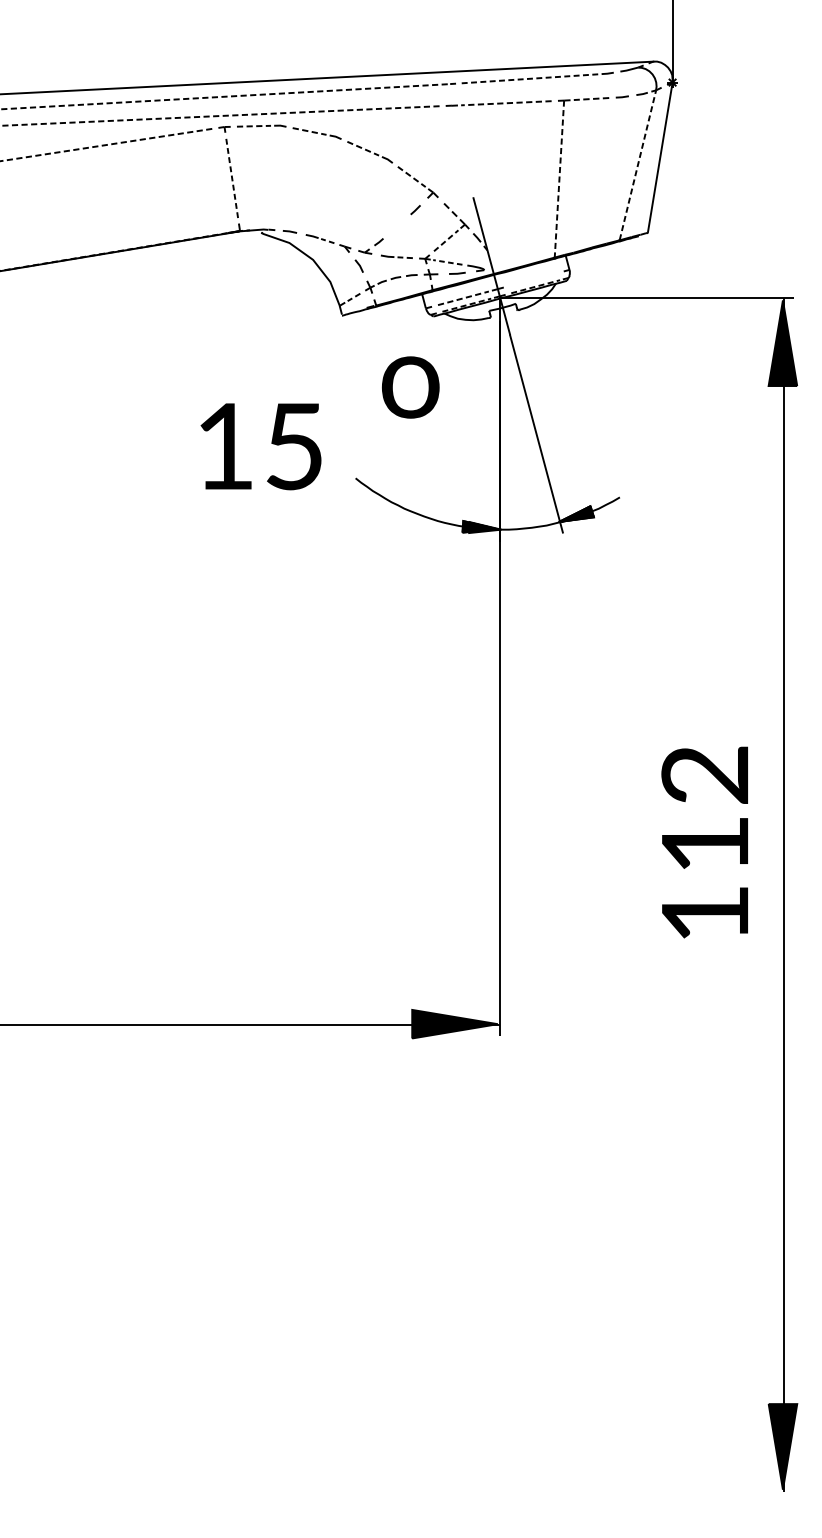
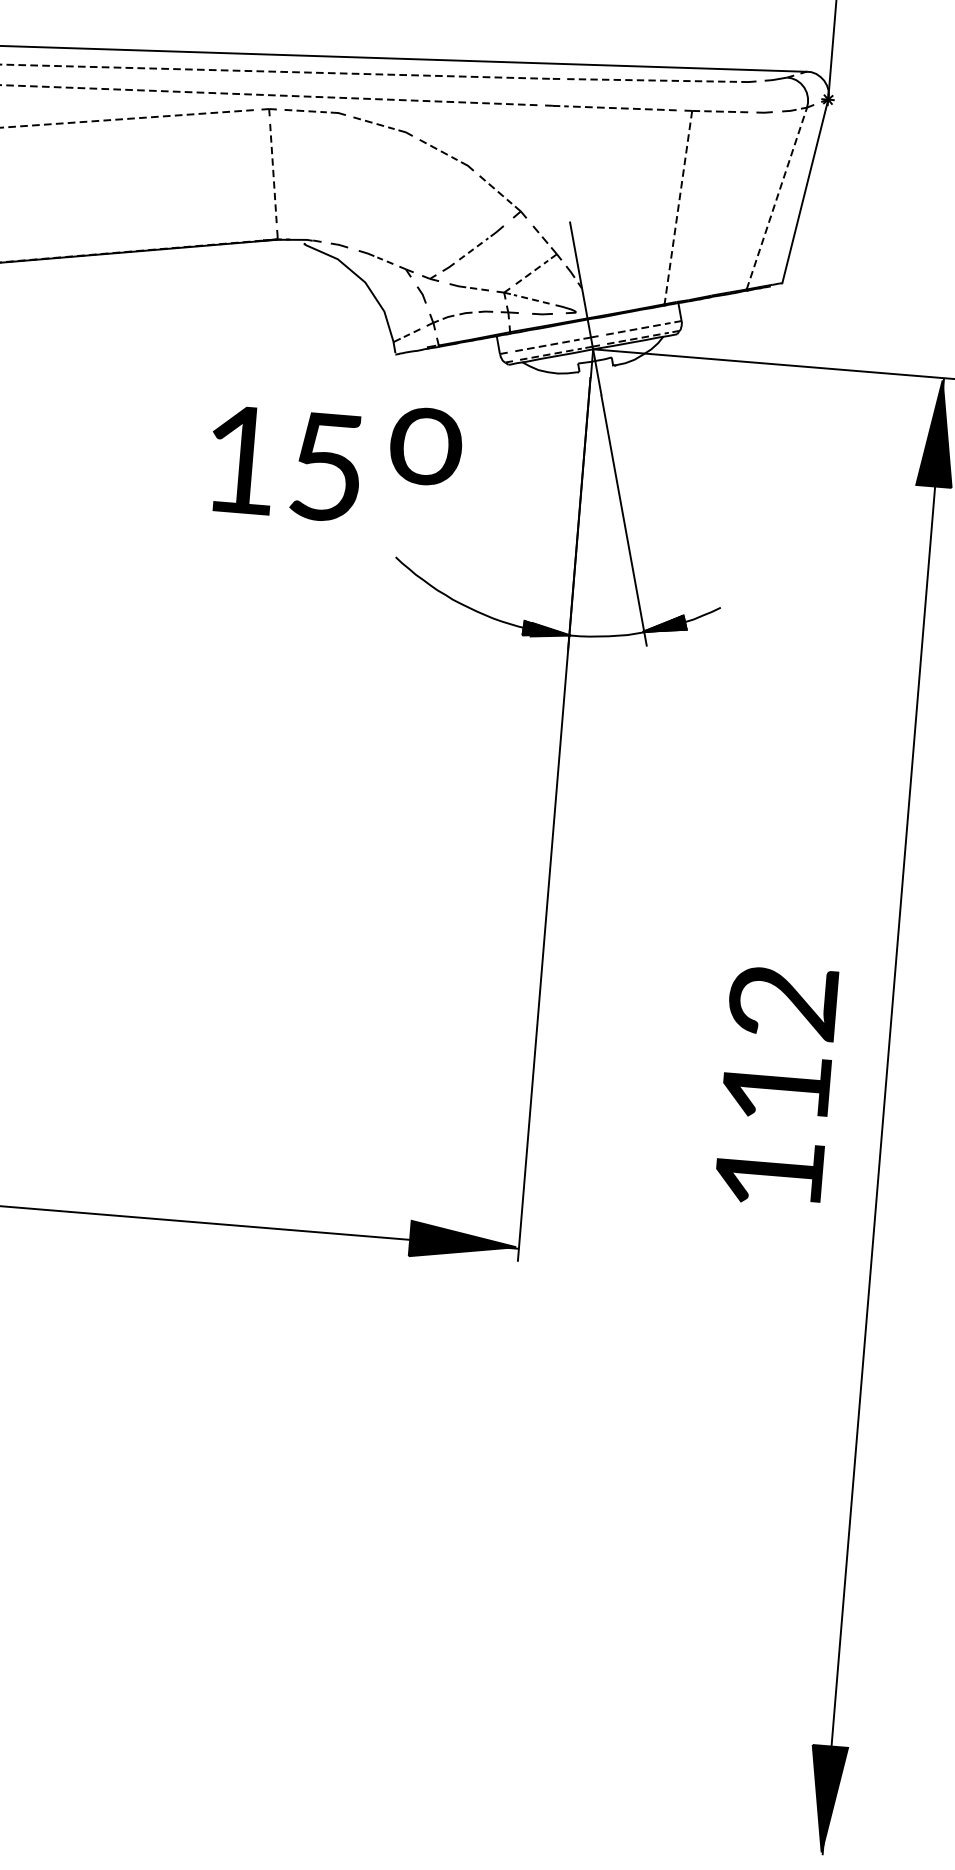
line: (397, 225) -> (473, 248), added
line: (534, 278) -> (637, 328), added
text: (410, 387) -> (425, 446), moved
text: (260, 446) -> (284, 463), moved
text: (704, 842) -> (775, 1085), moved

